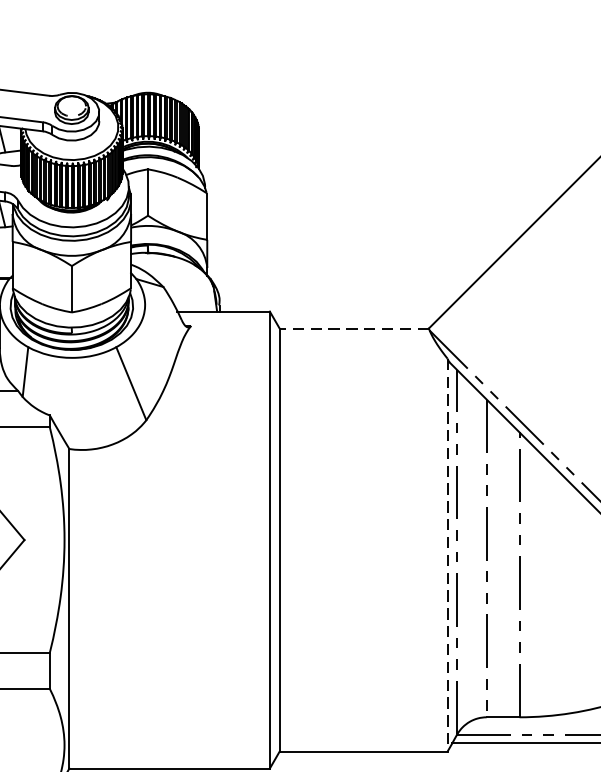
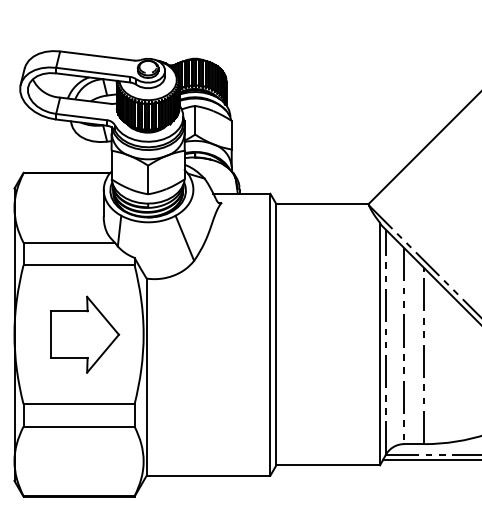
line: (352, 328) -> (321, 204), dashed -> solid
line: (448, 555) -> (380, 344), dashed -> solid

